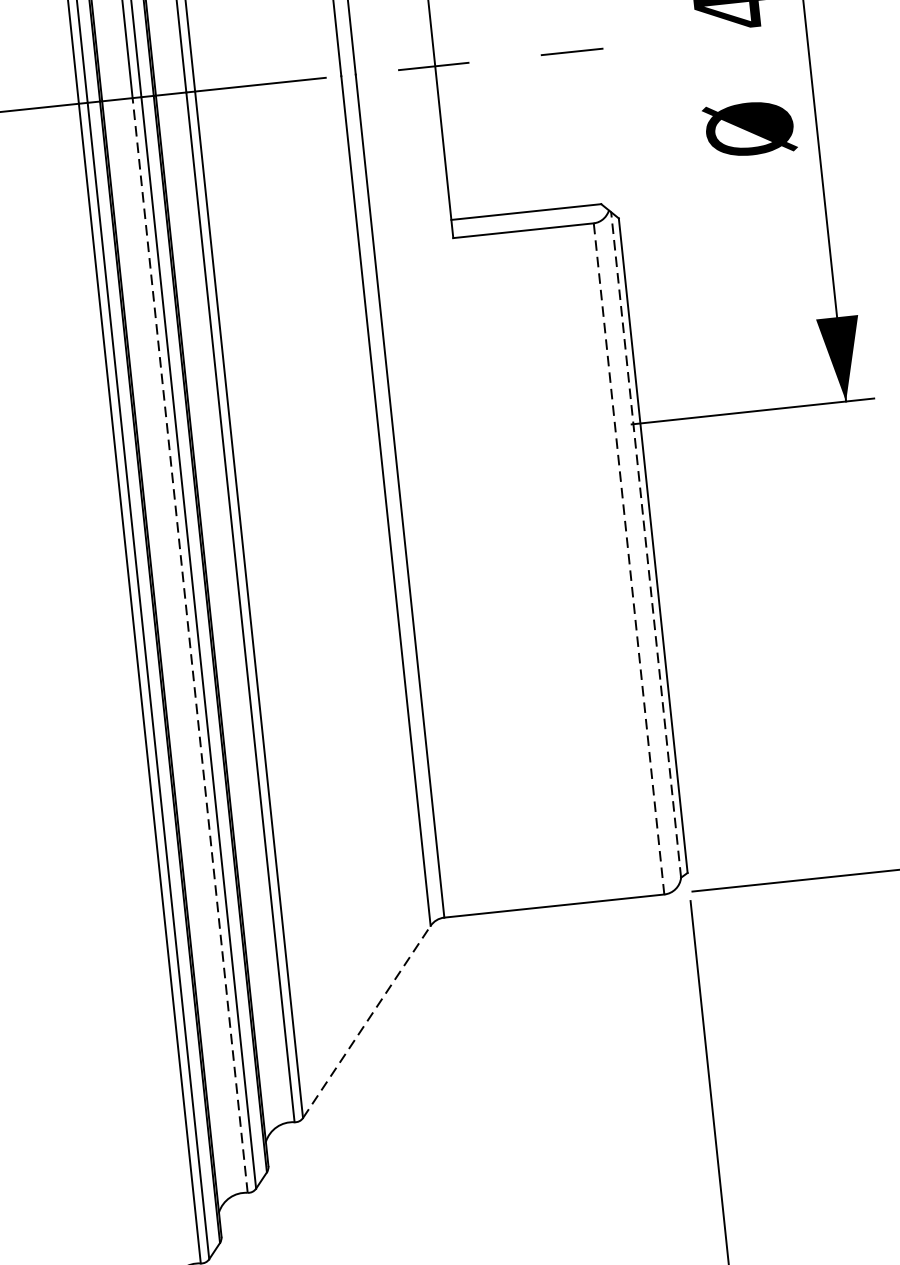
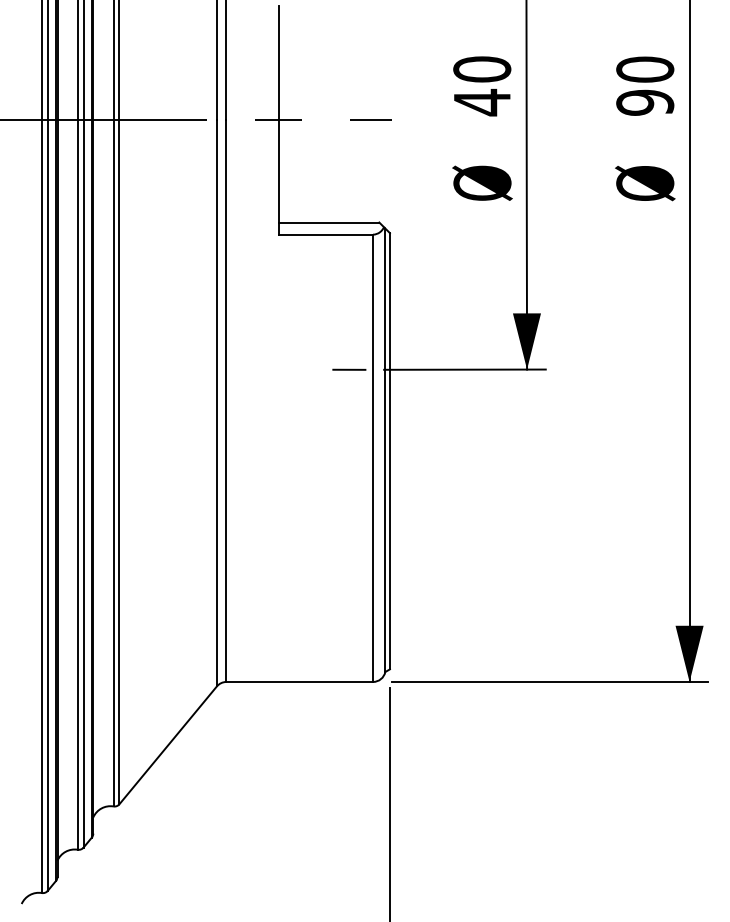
line: (579, 429) -> (349, 369), added
line: (646, 545) -> (385, 450), dashed -> solid
line: (629, 559) -> (373, 458), dashed -> solid
line: (189, 644) -> (77, 484), dashed -> solid
line: (367, 1022) -> (168, 745), dashed -> solid

